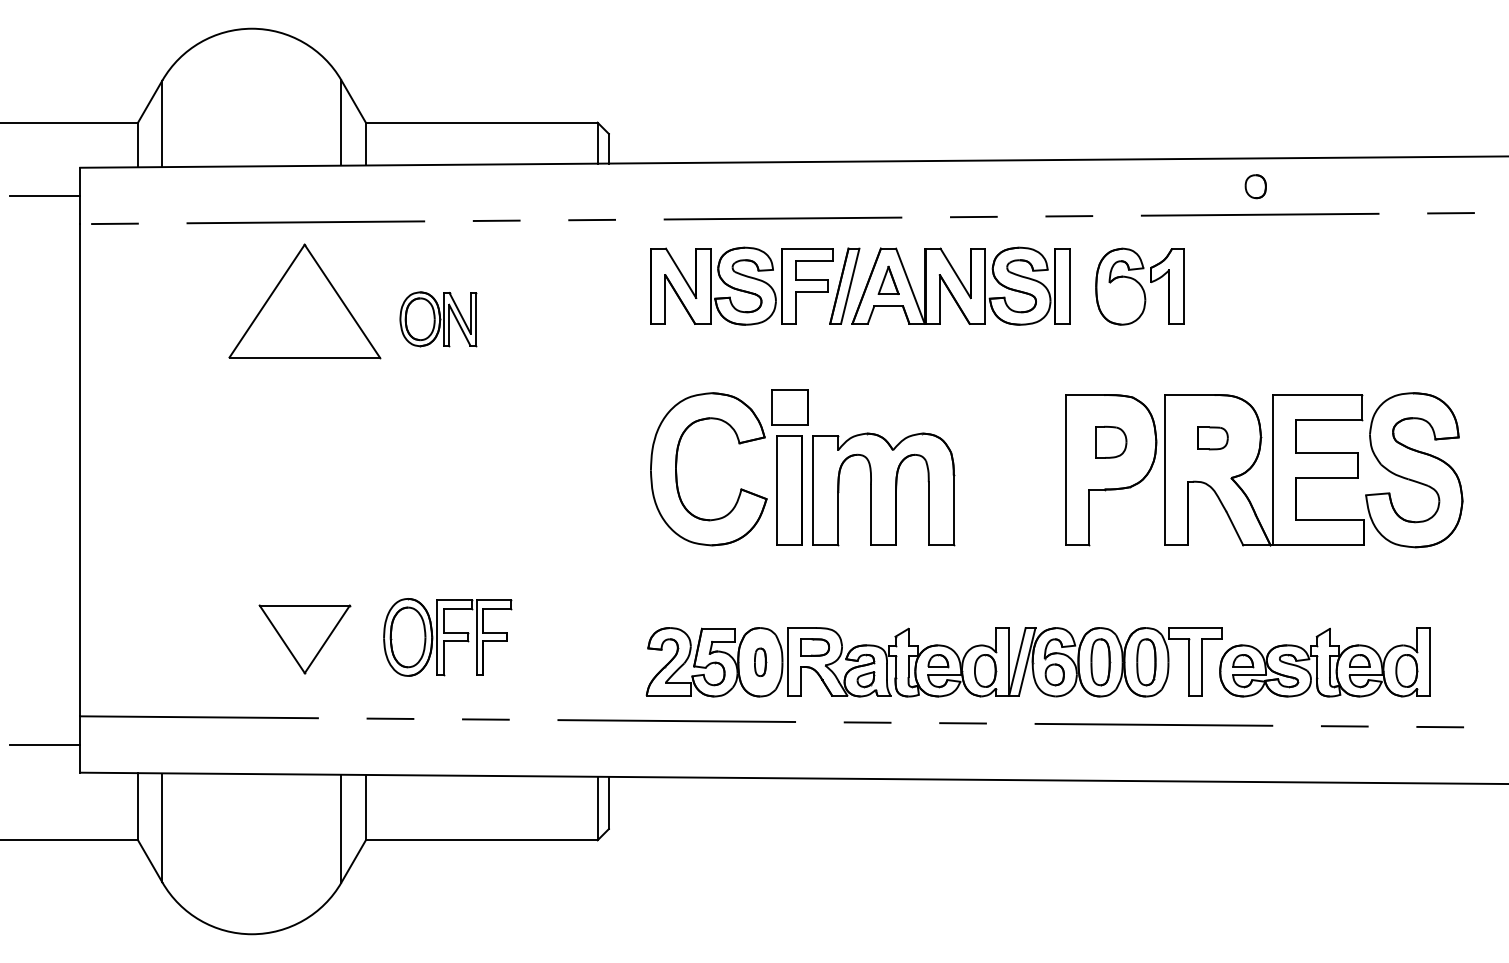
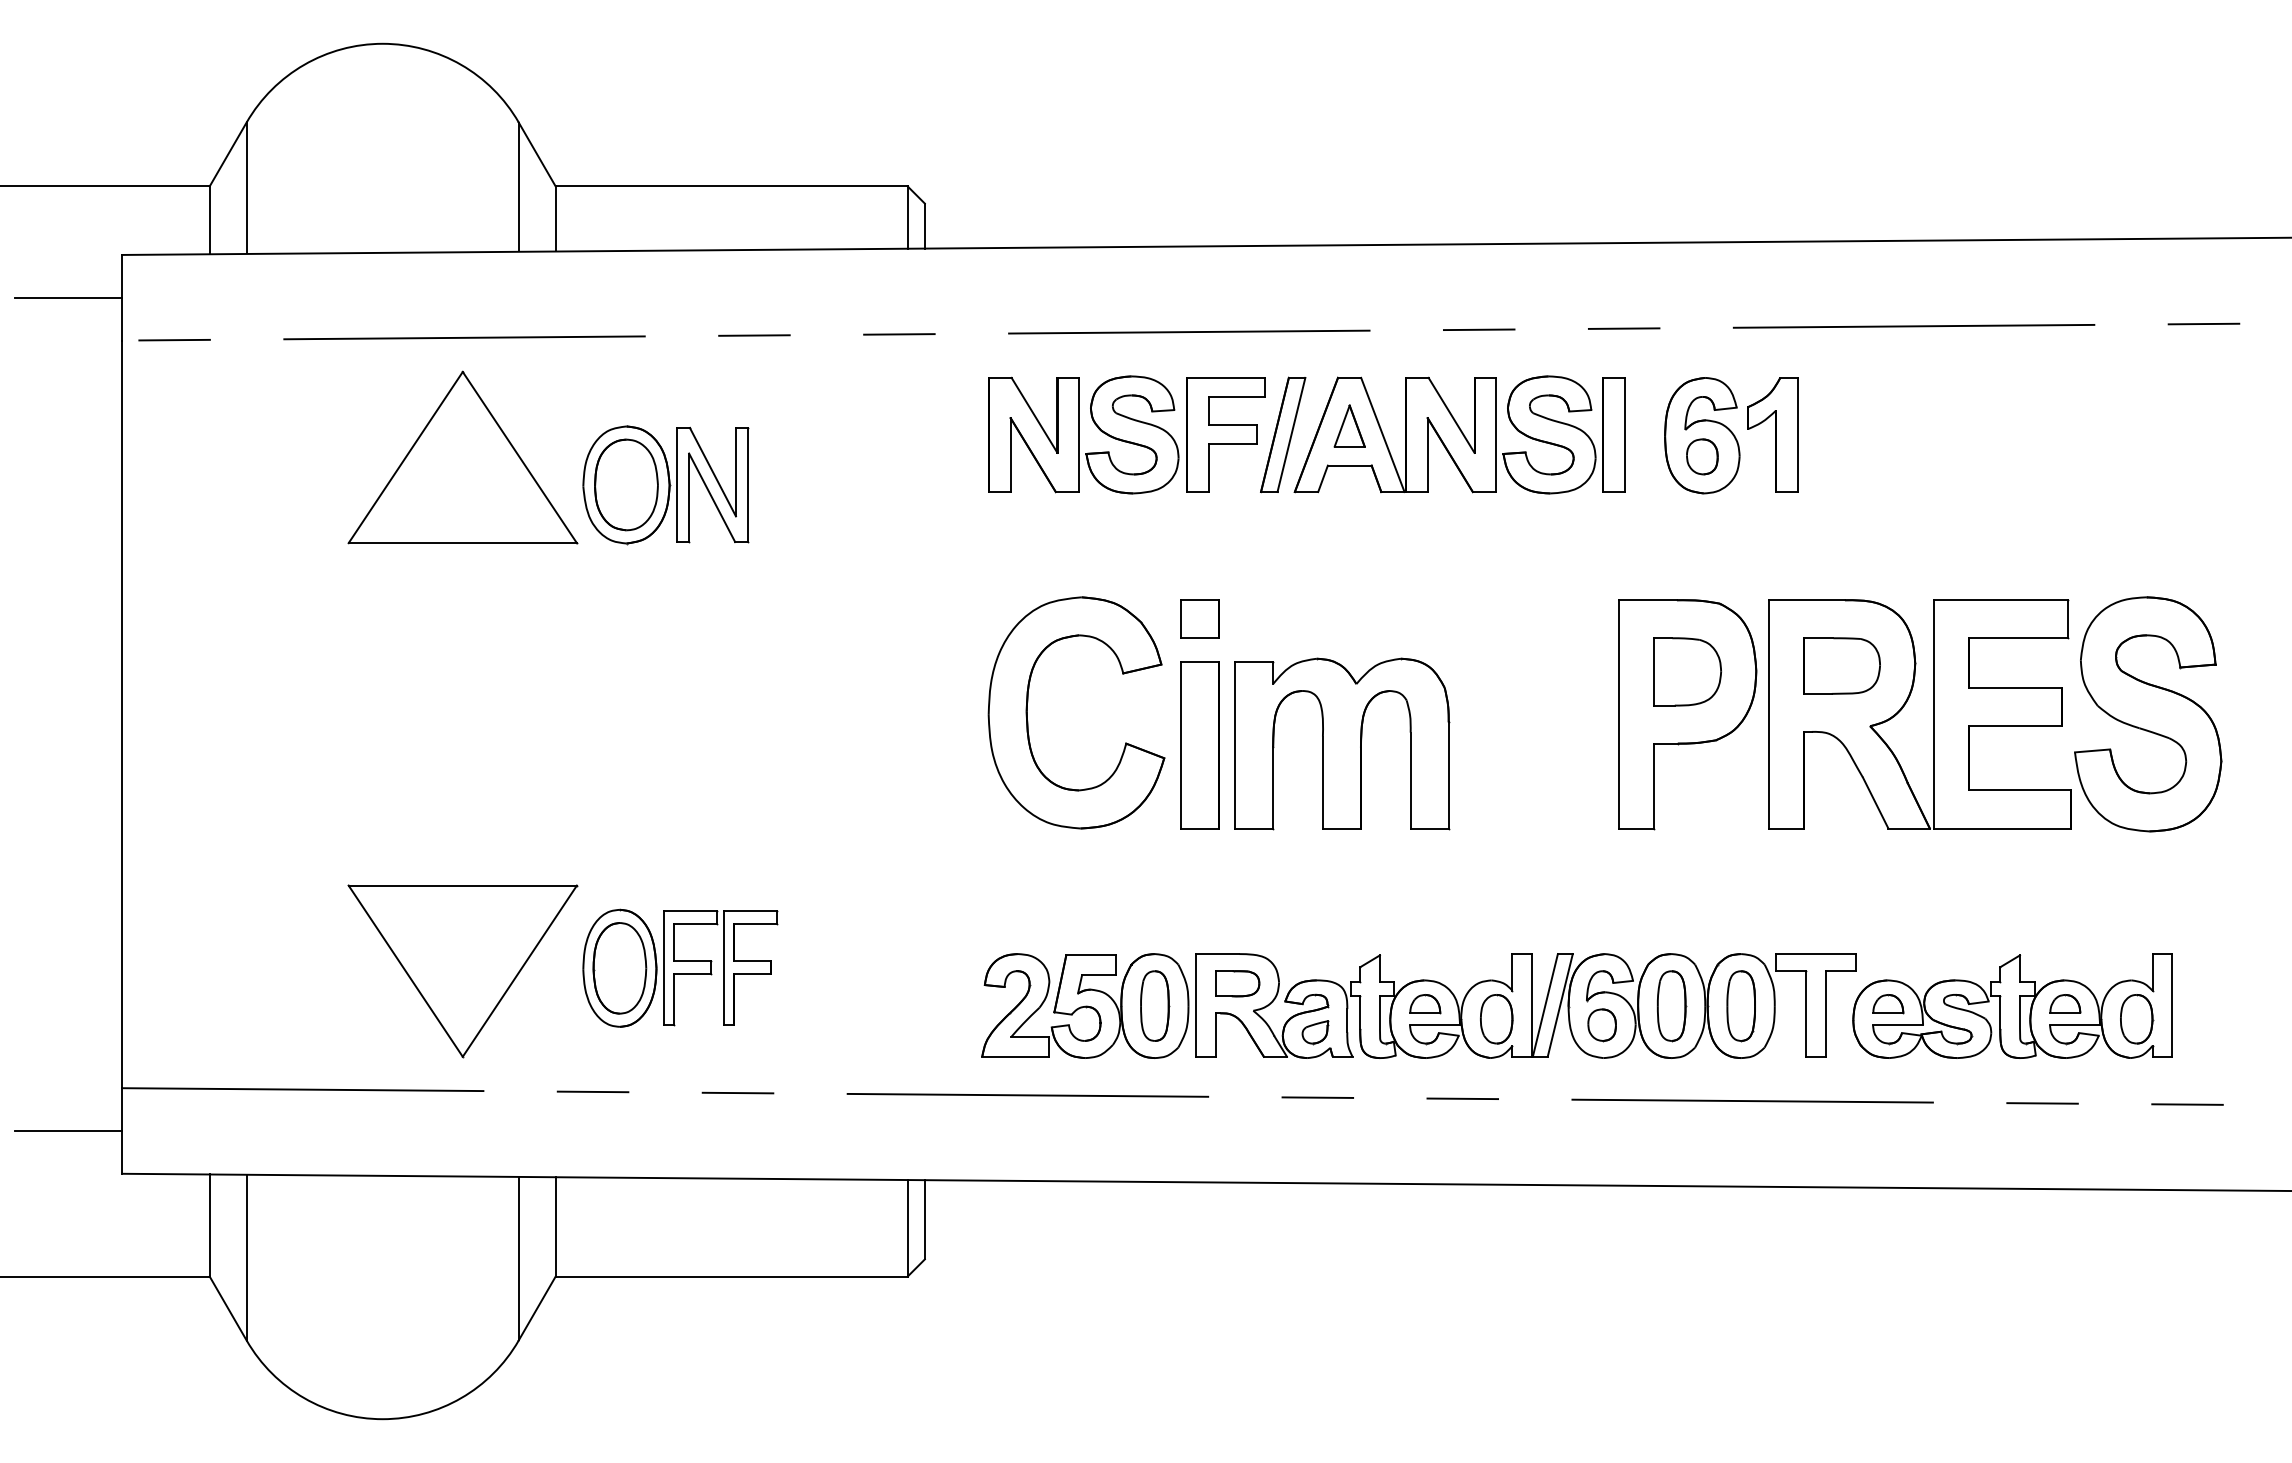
part: (1255, 186) -> (1701, 456), moved
part: (438, 319) -> (666, 485), size x1.43
part: (789, 407) -> (1199, 619), size x0.71
part: (1212, 438) -> (1841, 666), size x1.67
part: (1110, 442) -> (1686, 672), size x1.43
part: (304, 639) -> (462, 971), size x1.67
part: (760, 662) -> (1155, 1006), size x1.67

